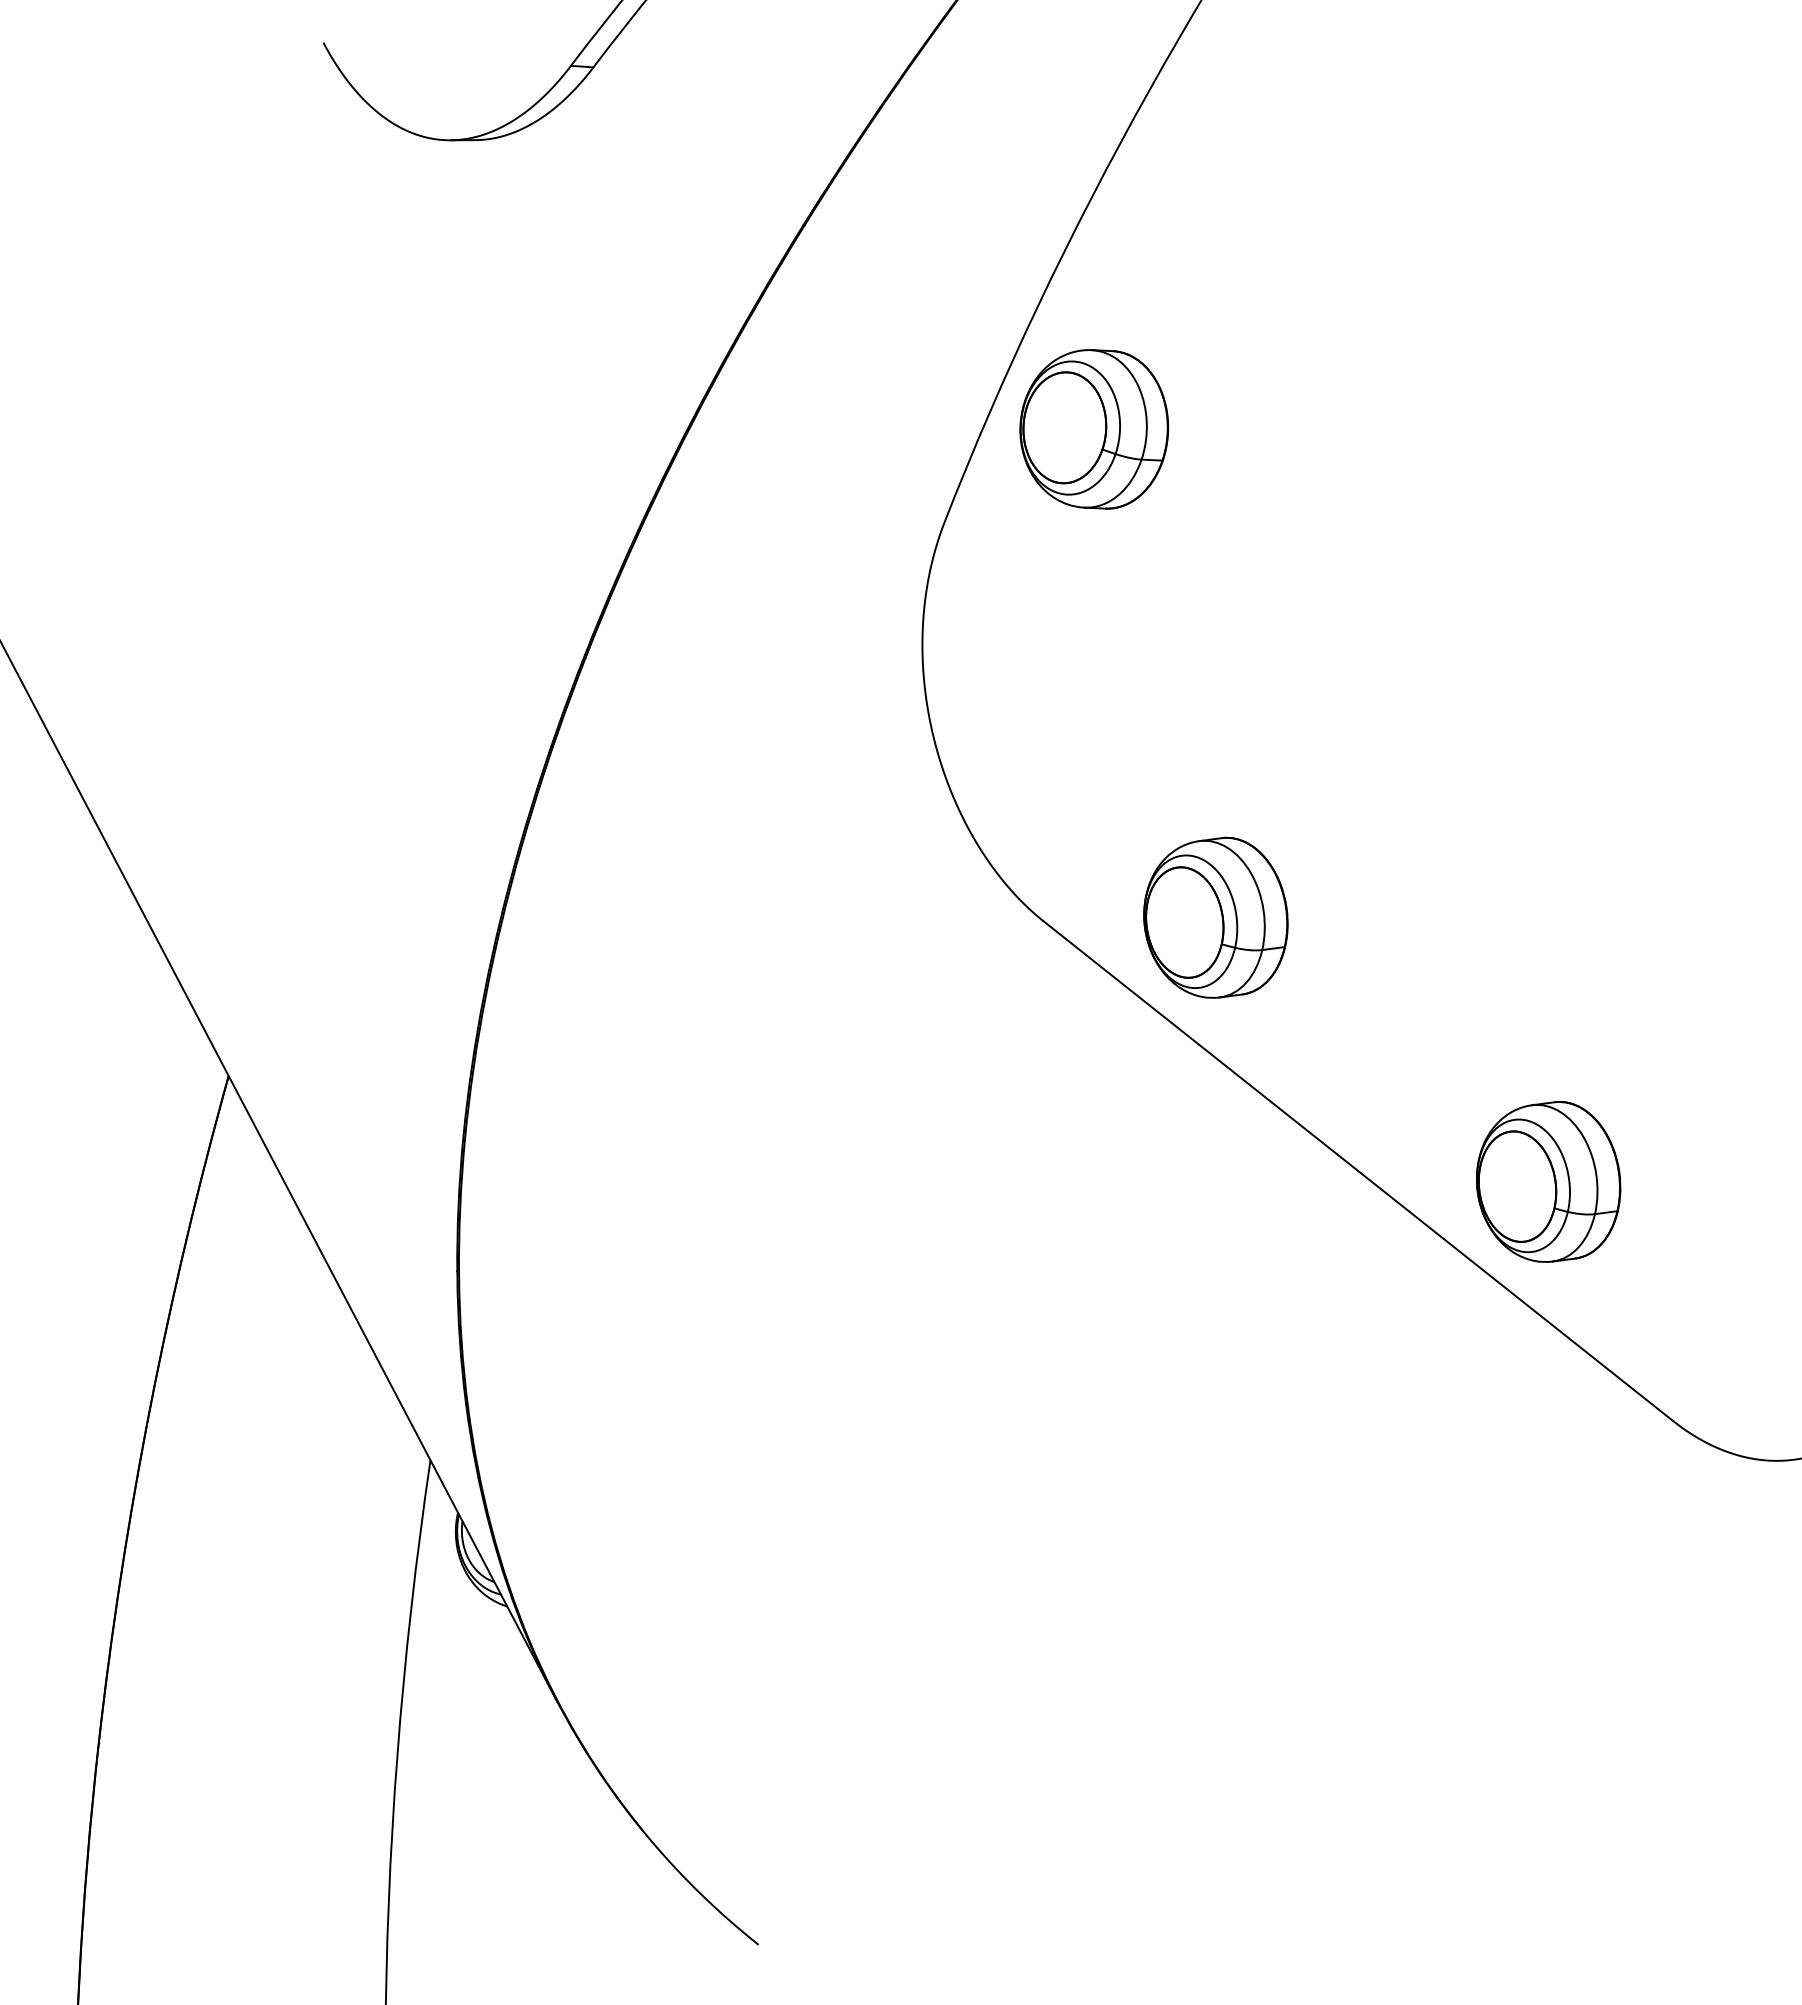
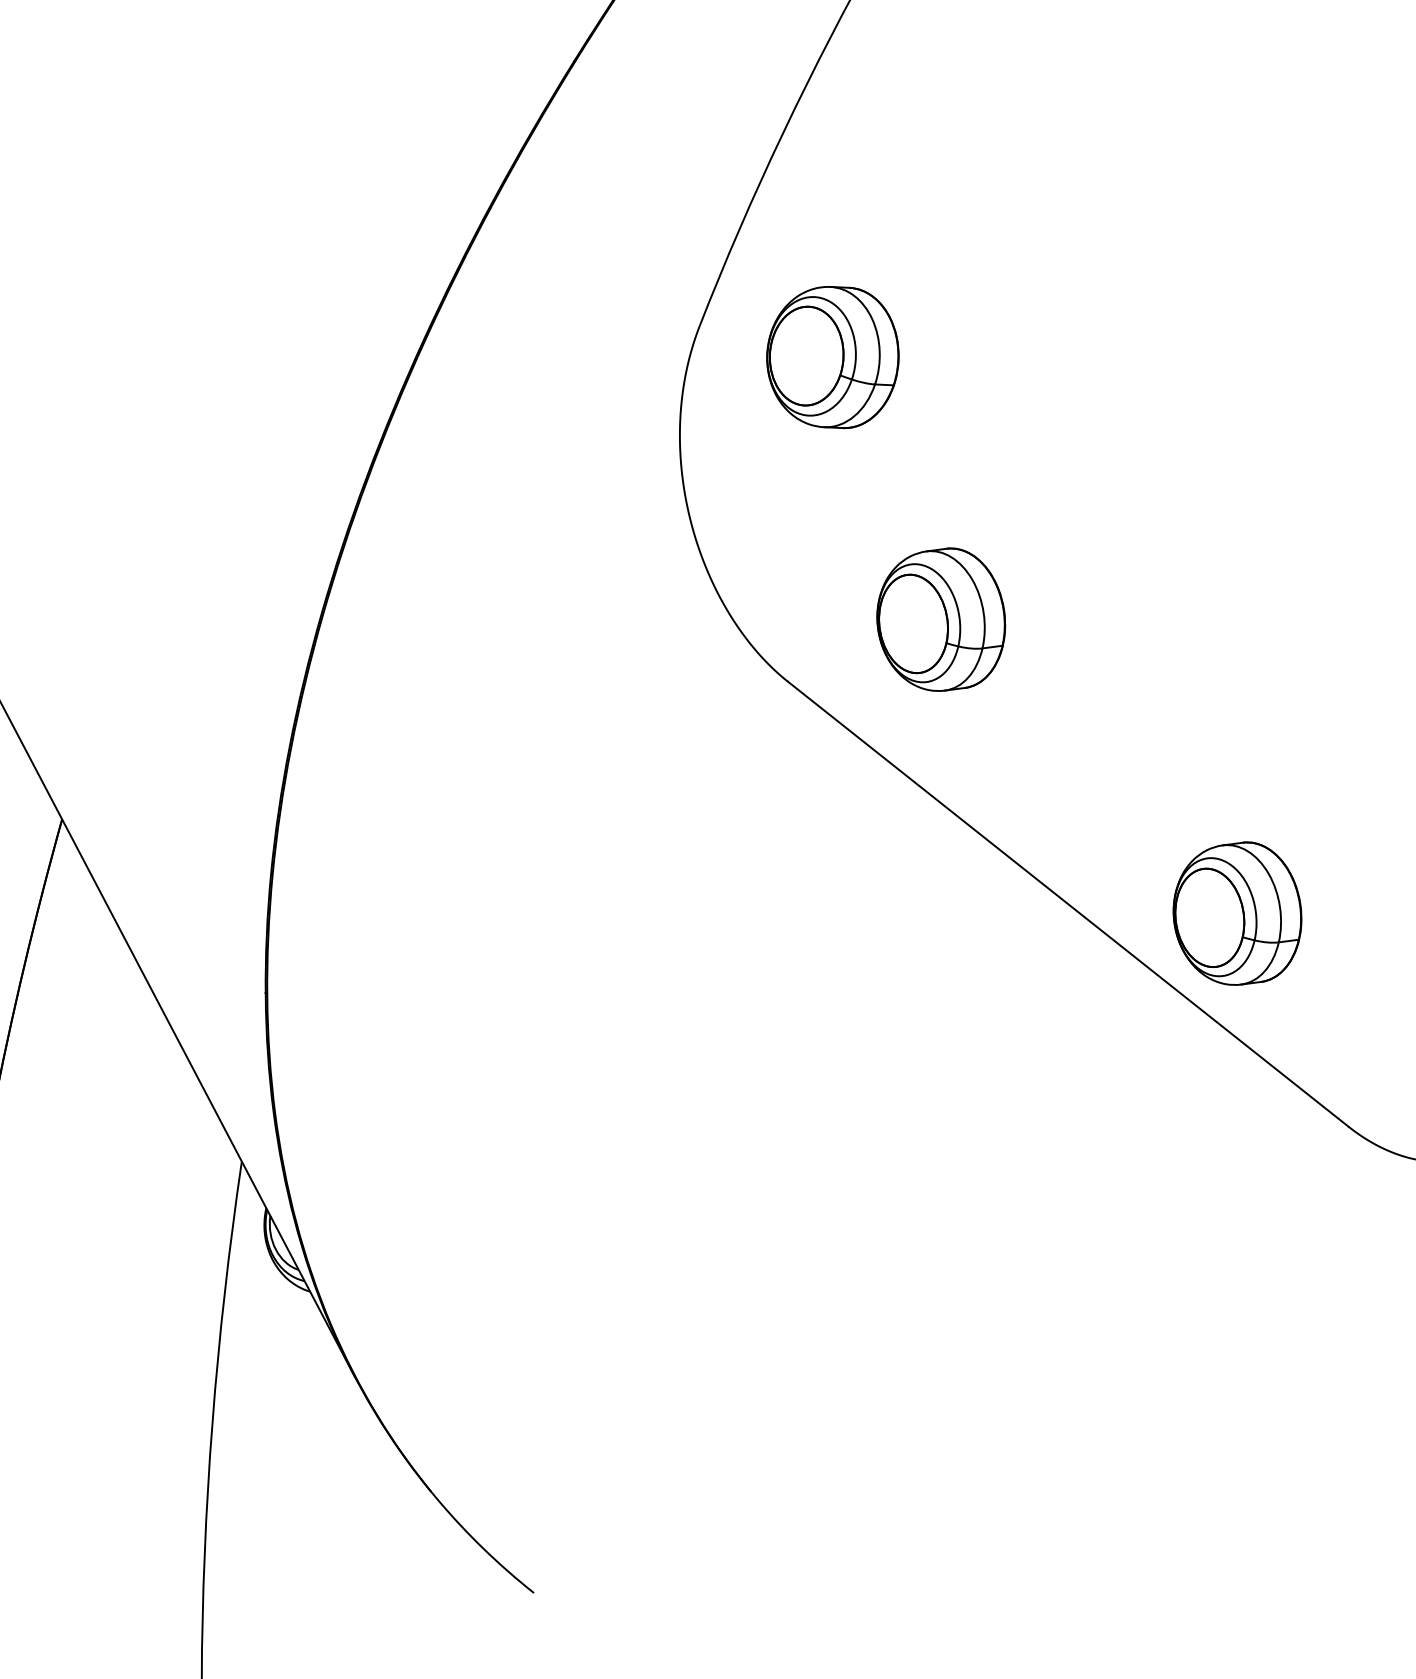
part: (1094, 429) -> (833, 357), moved
part: (1215, 917) -> (940, 619), moved

